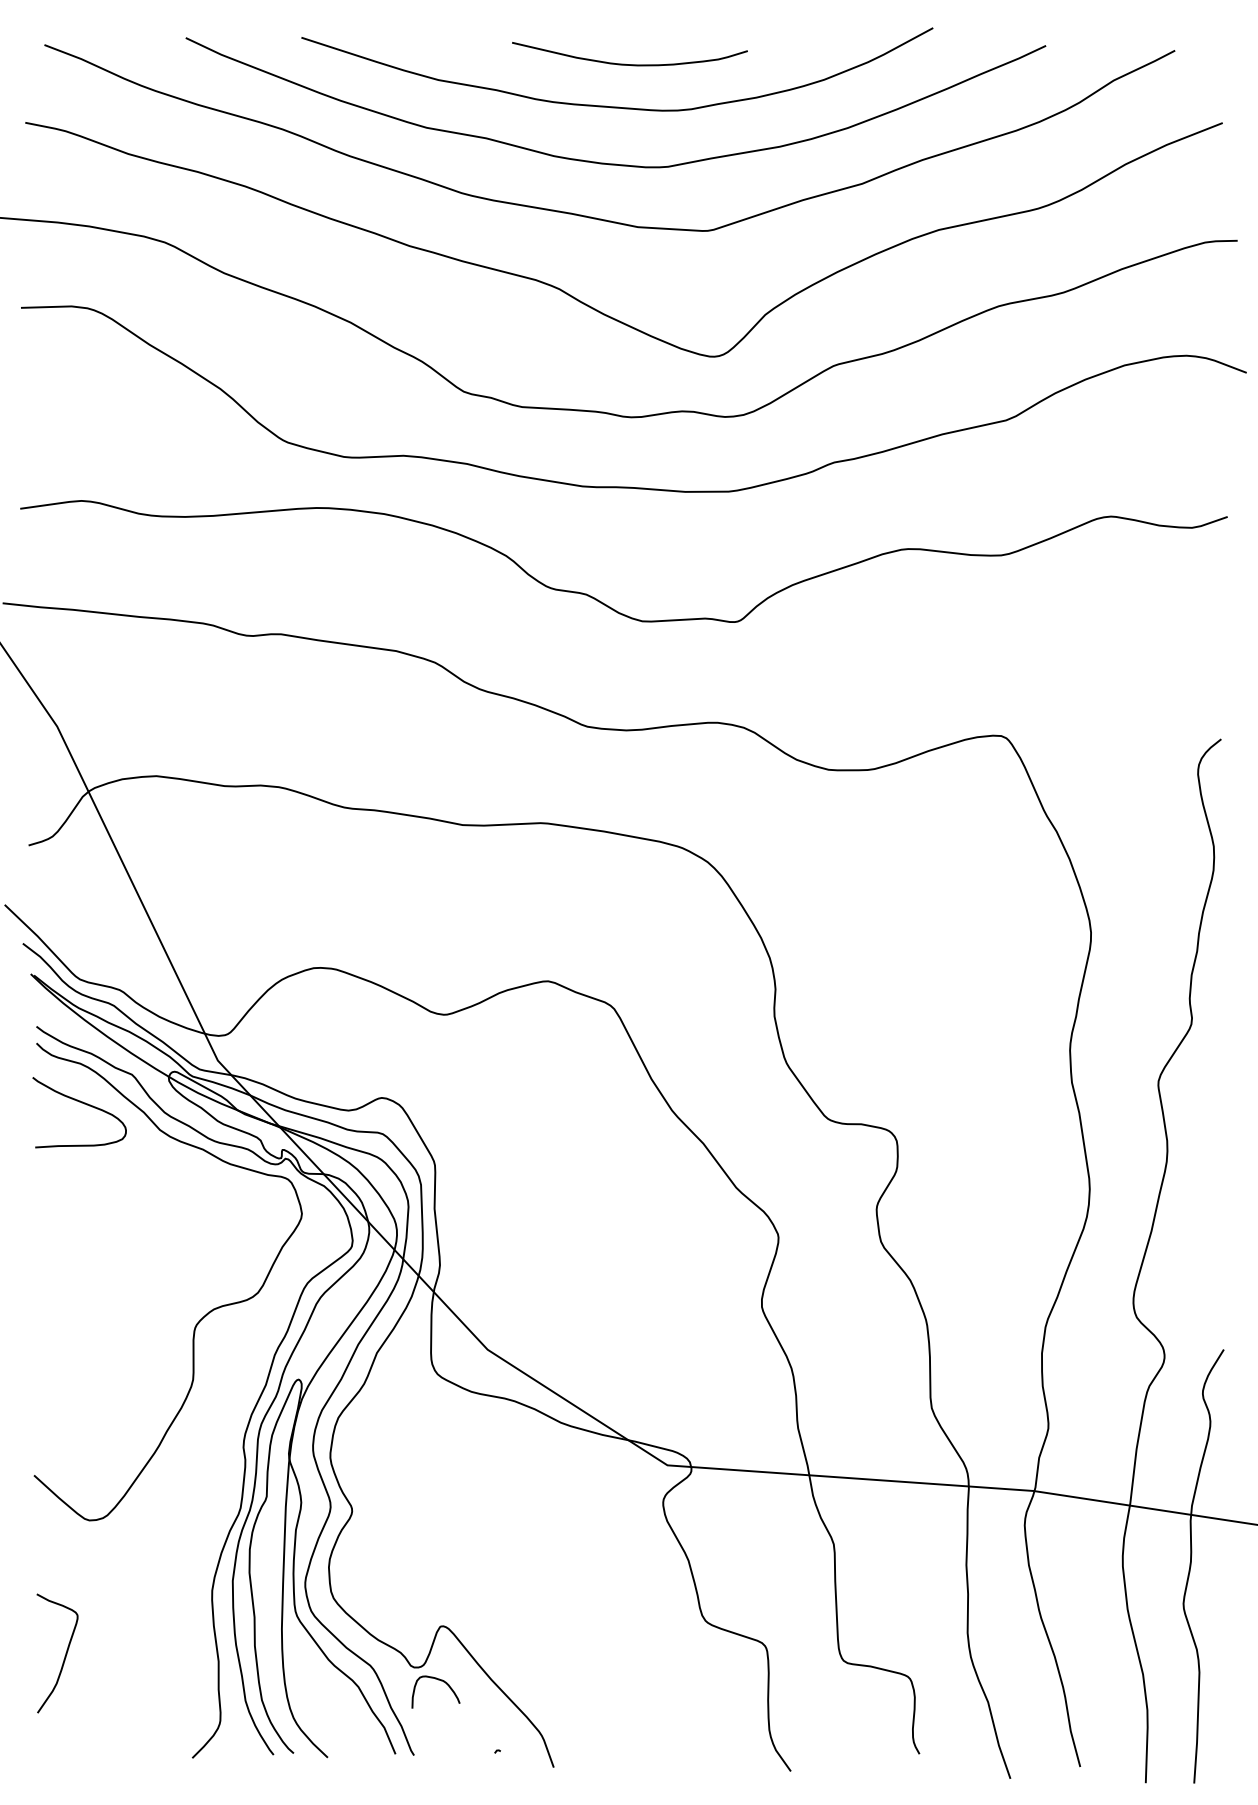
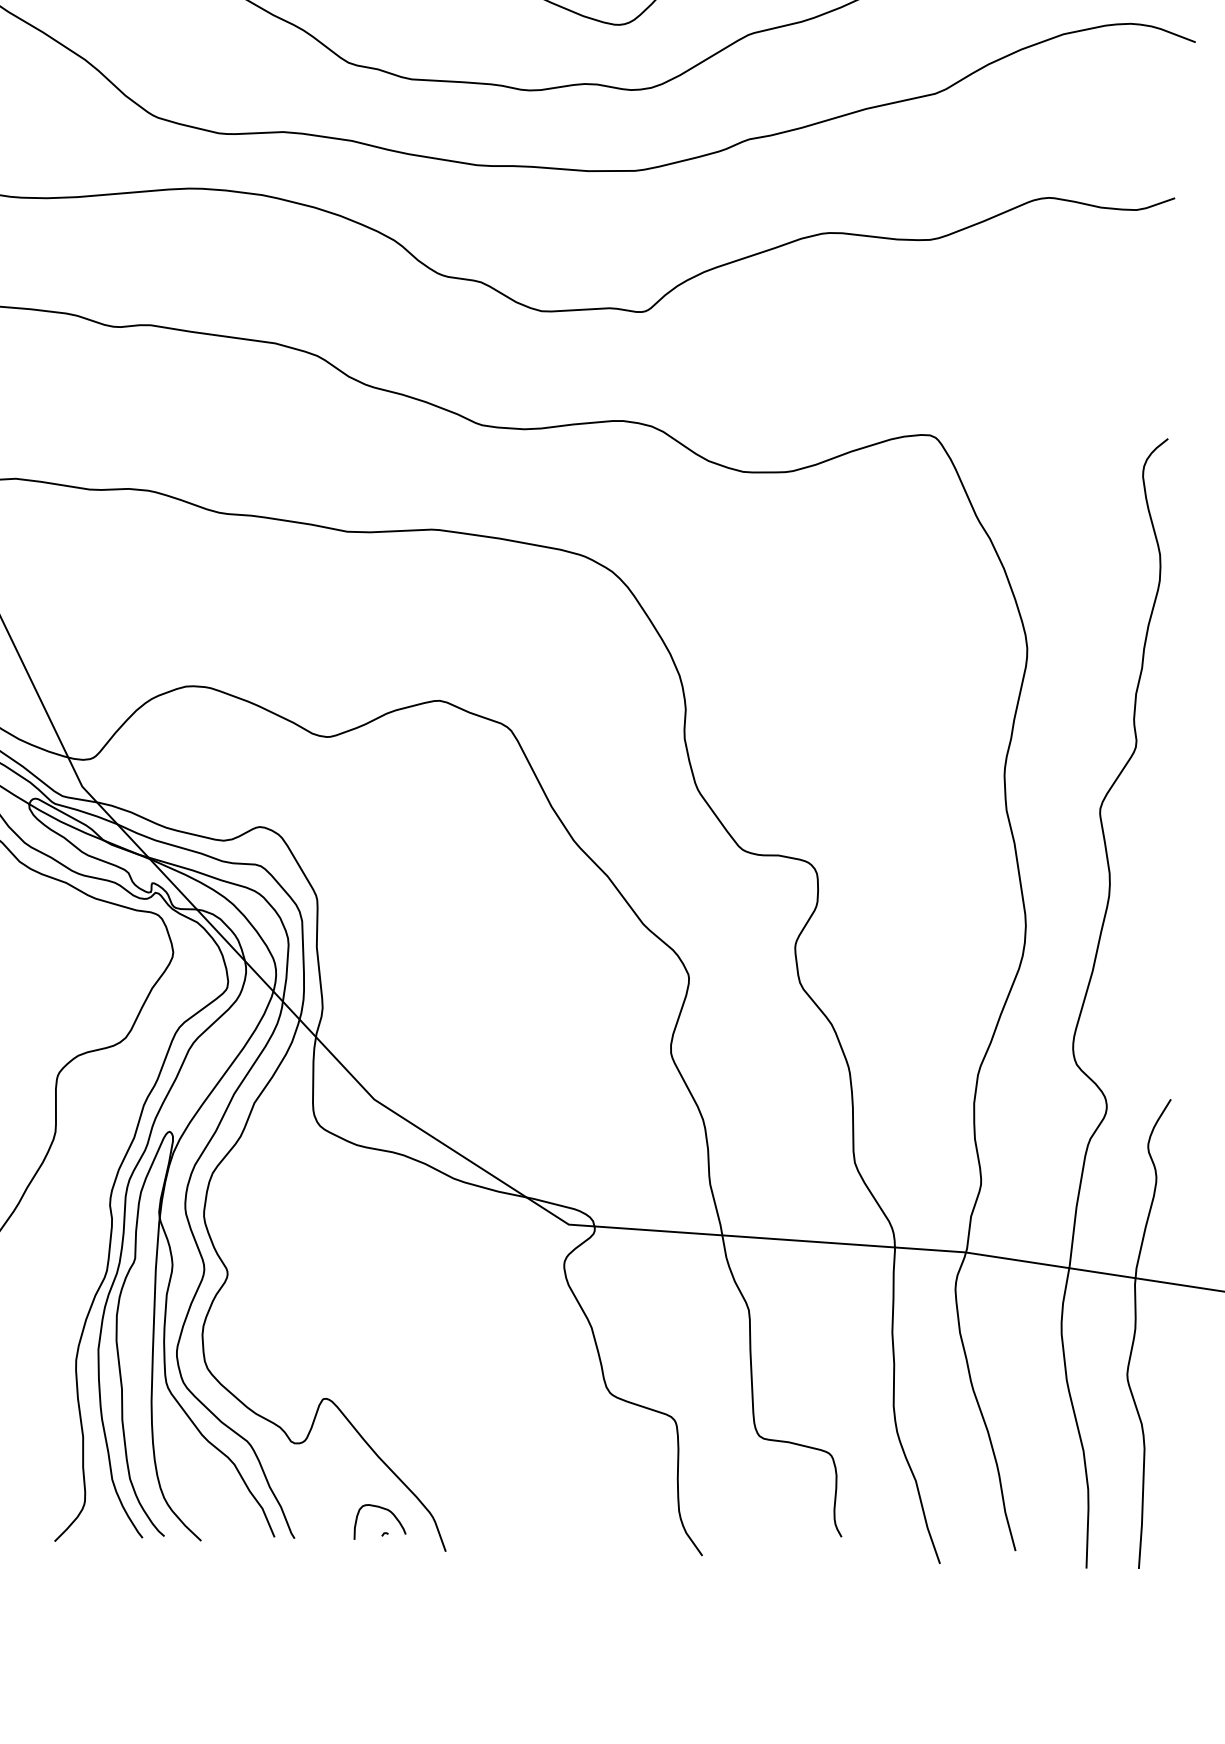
curve: (438, 1680) -> (382, 1509), moved

